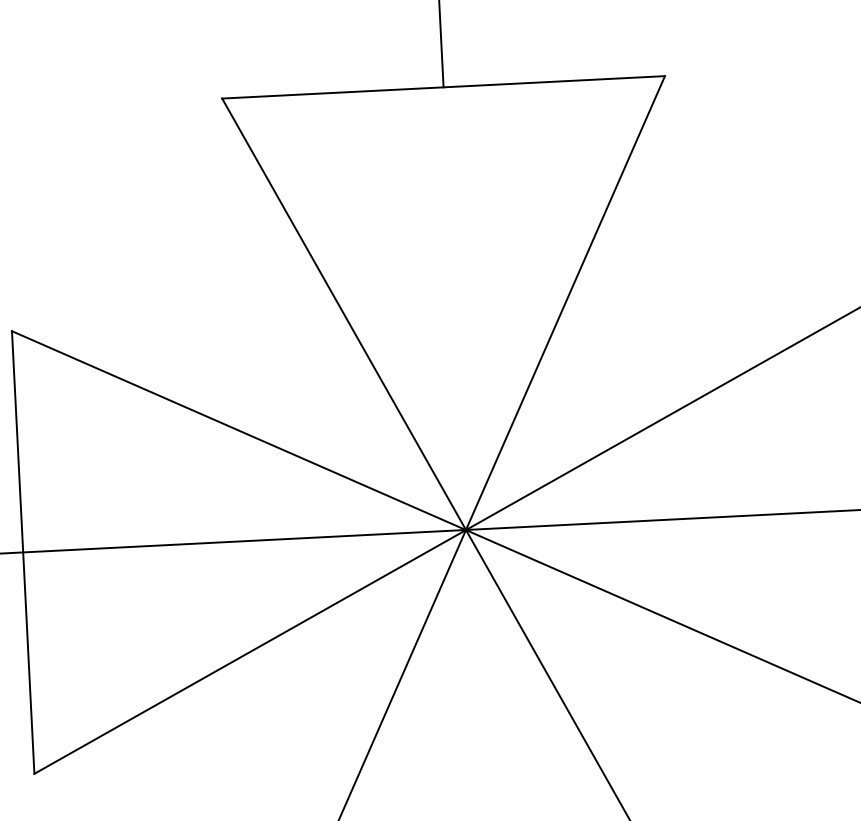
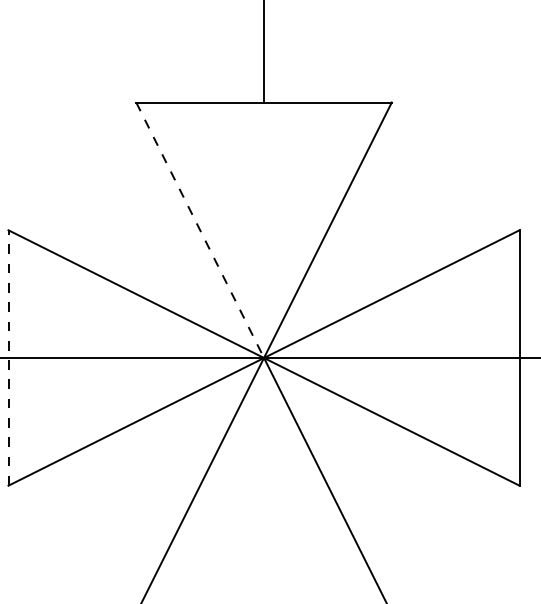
line: (344, 314) -> (200, 230), solid -> dashed
line: (23, 553) -> (8, 358), solid -> dashed

